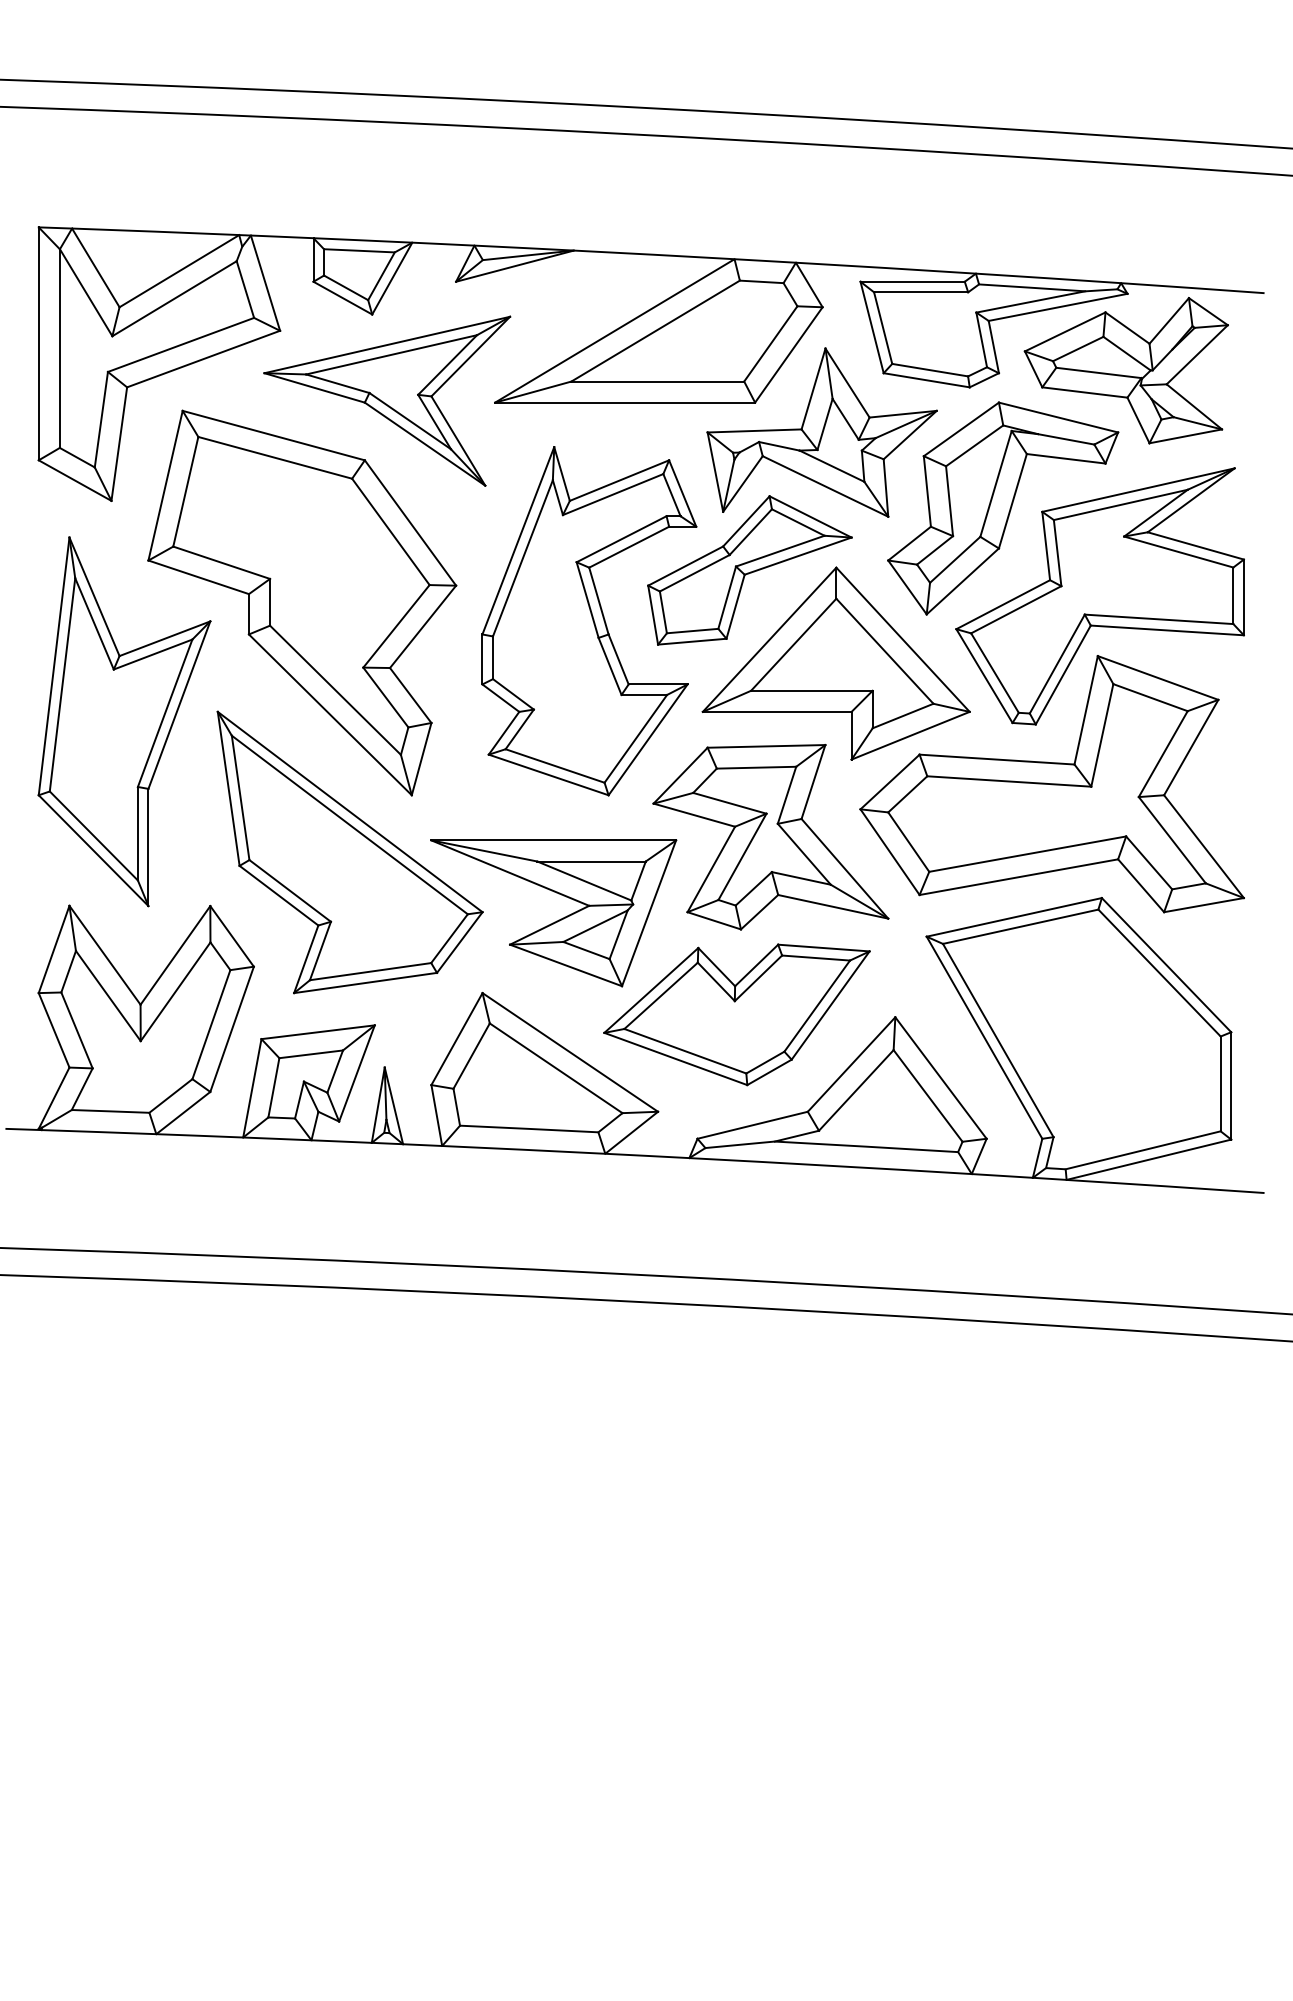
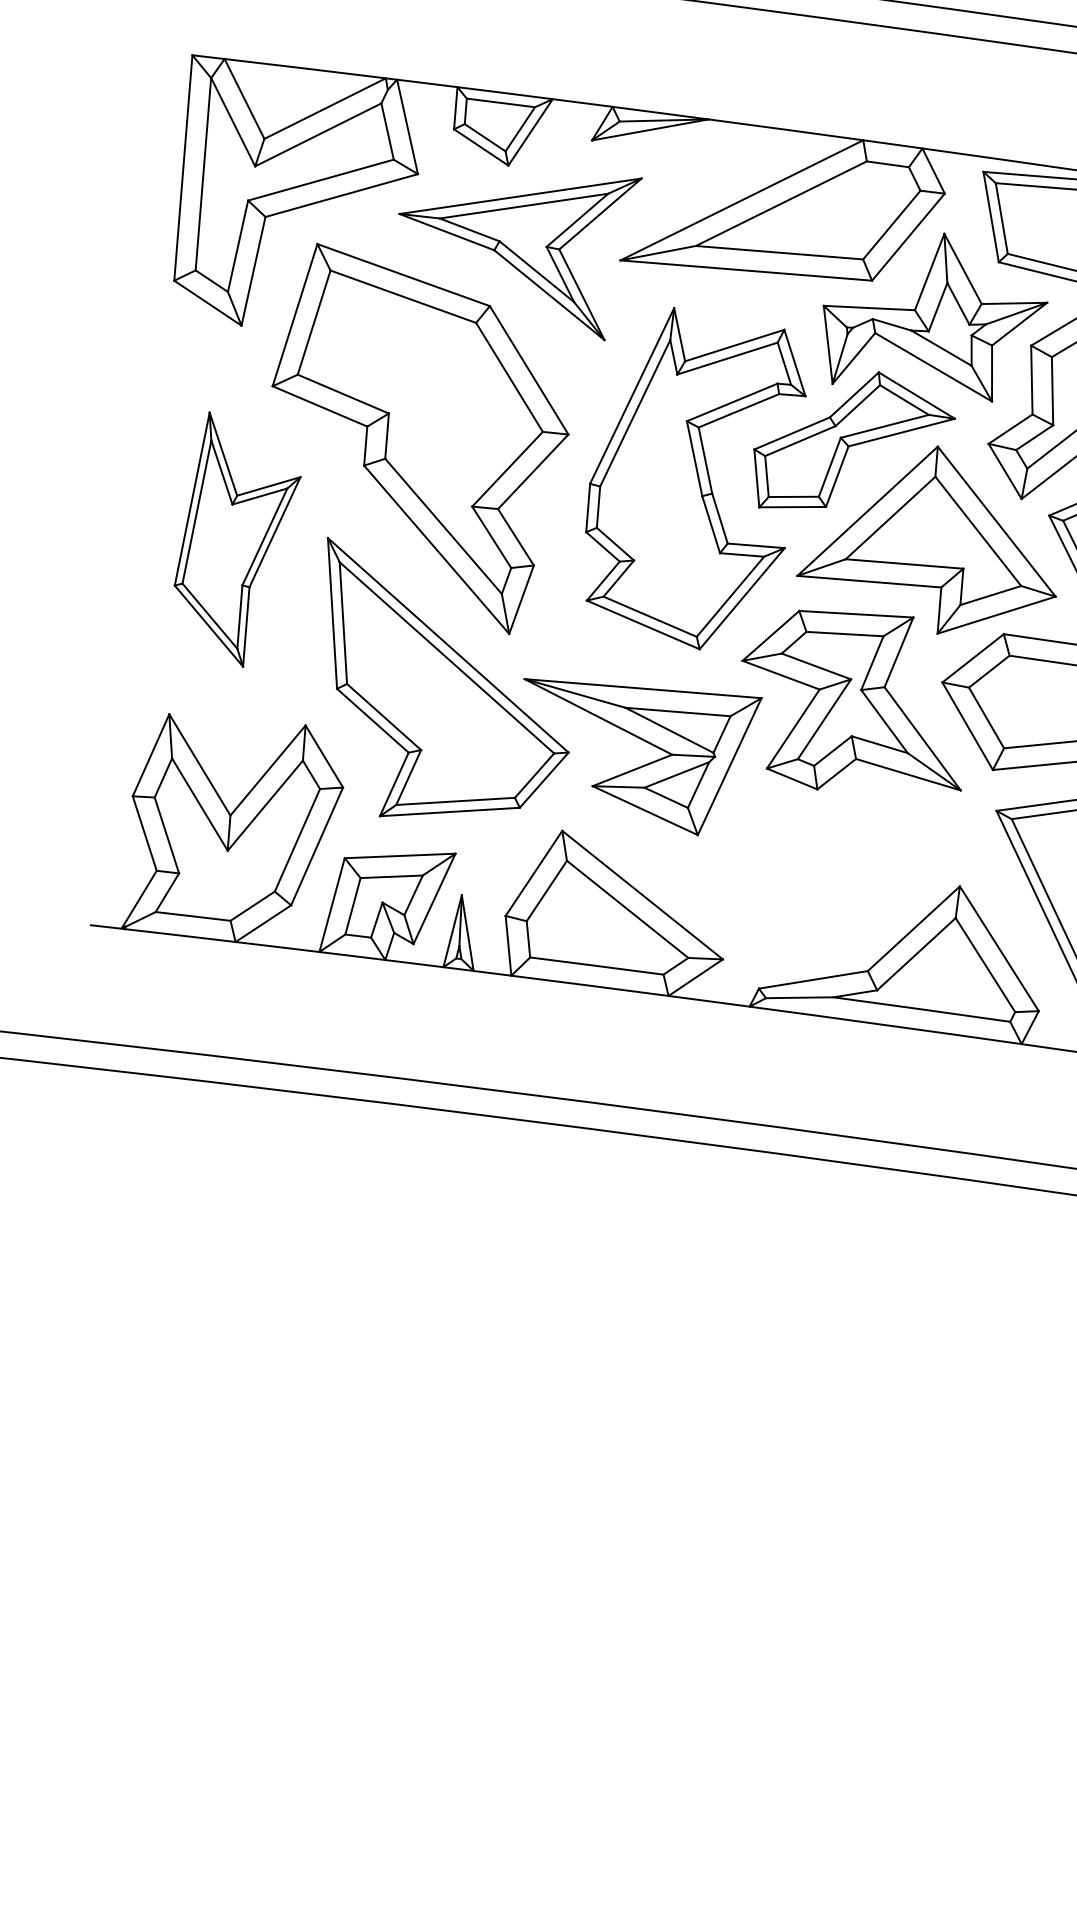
part: (124, 721) -> (236, 540), size x0.7
part: (736, 1014) -> (806, 871), removed

